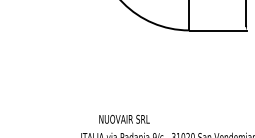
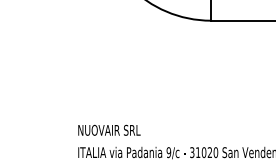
text: (124, 119) -> (109, 130), moved

